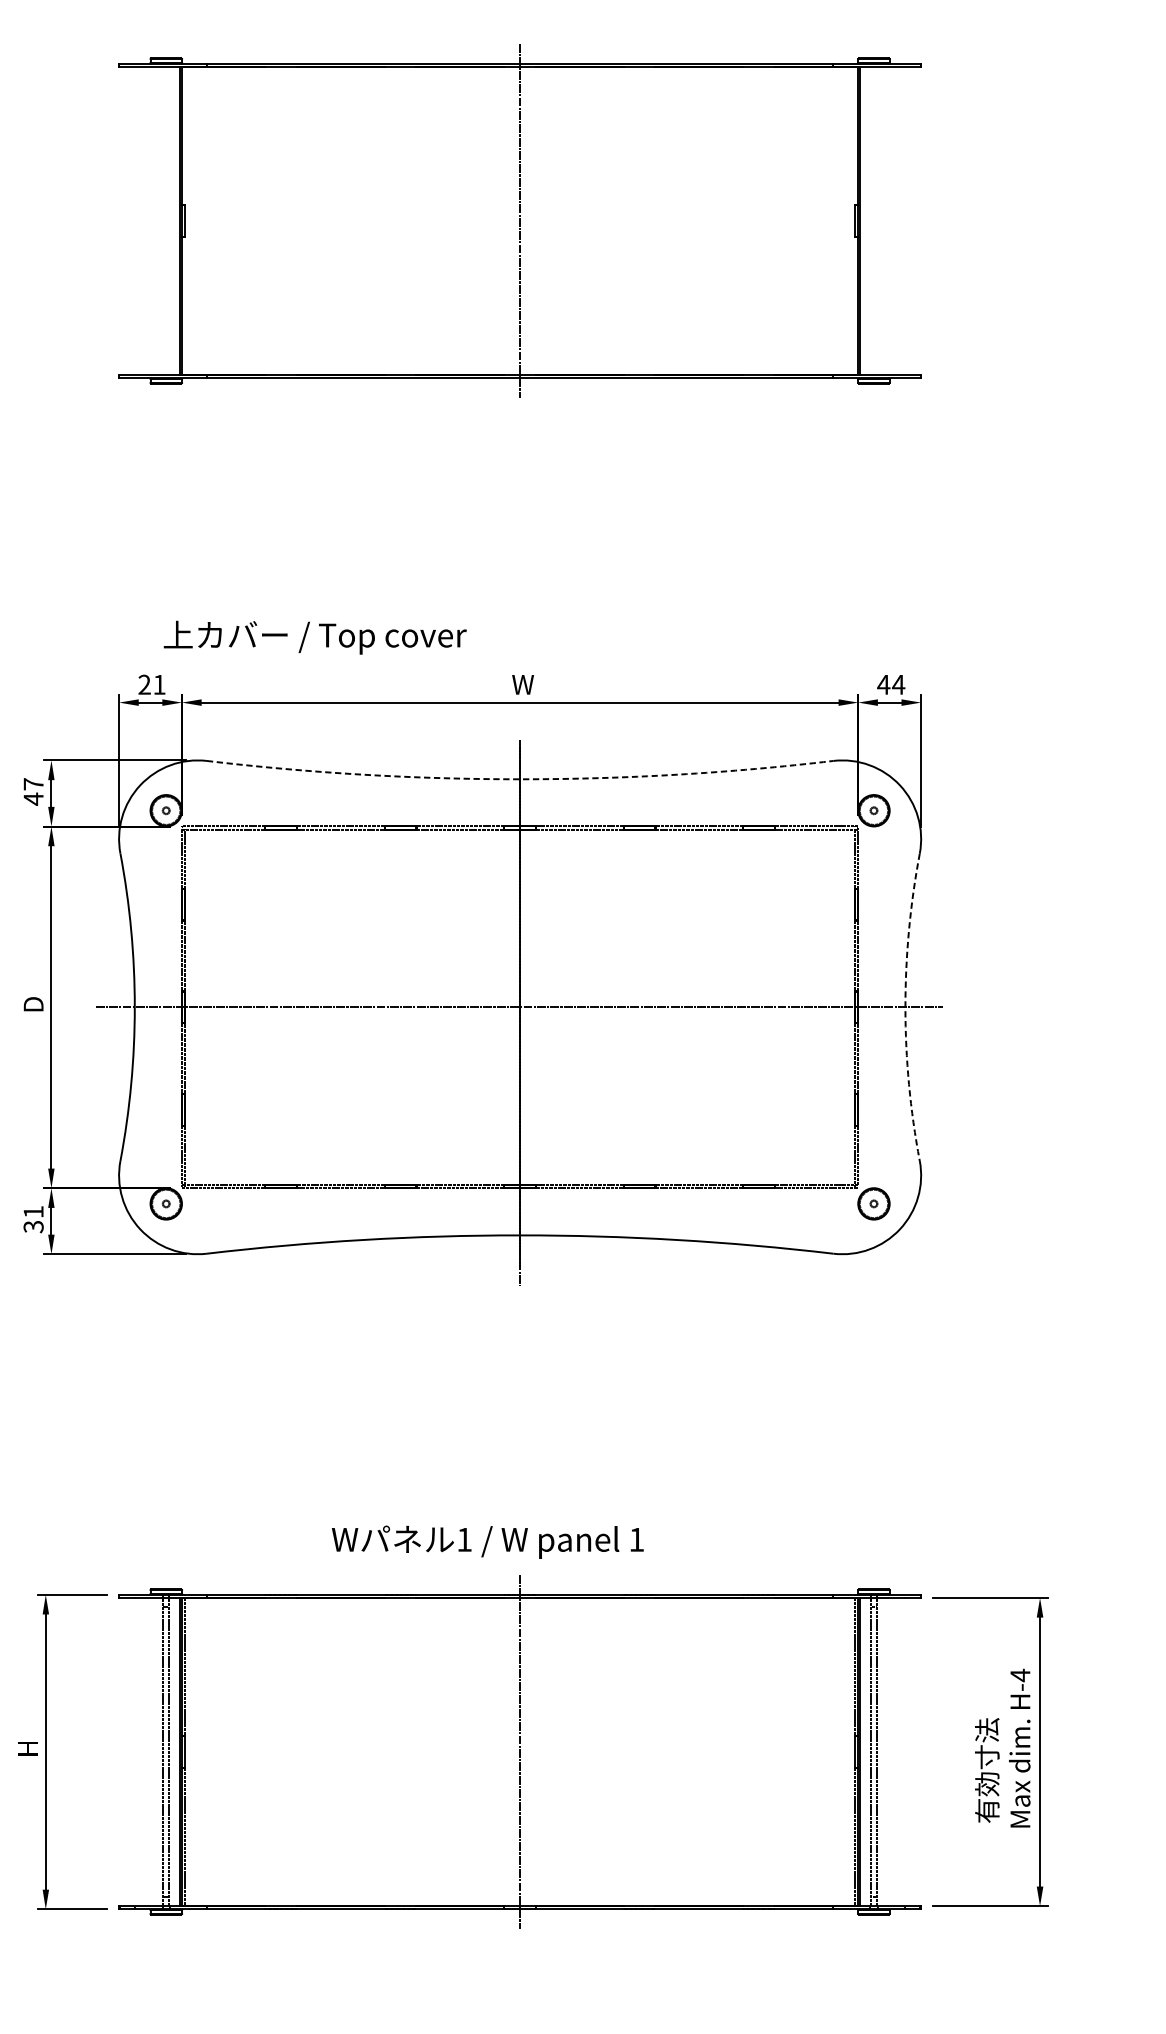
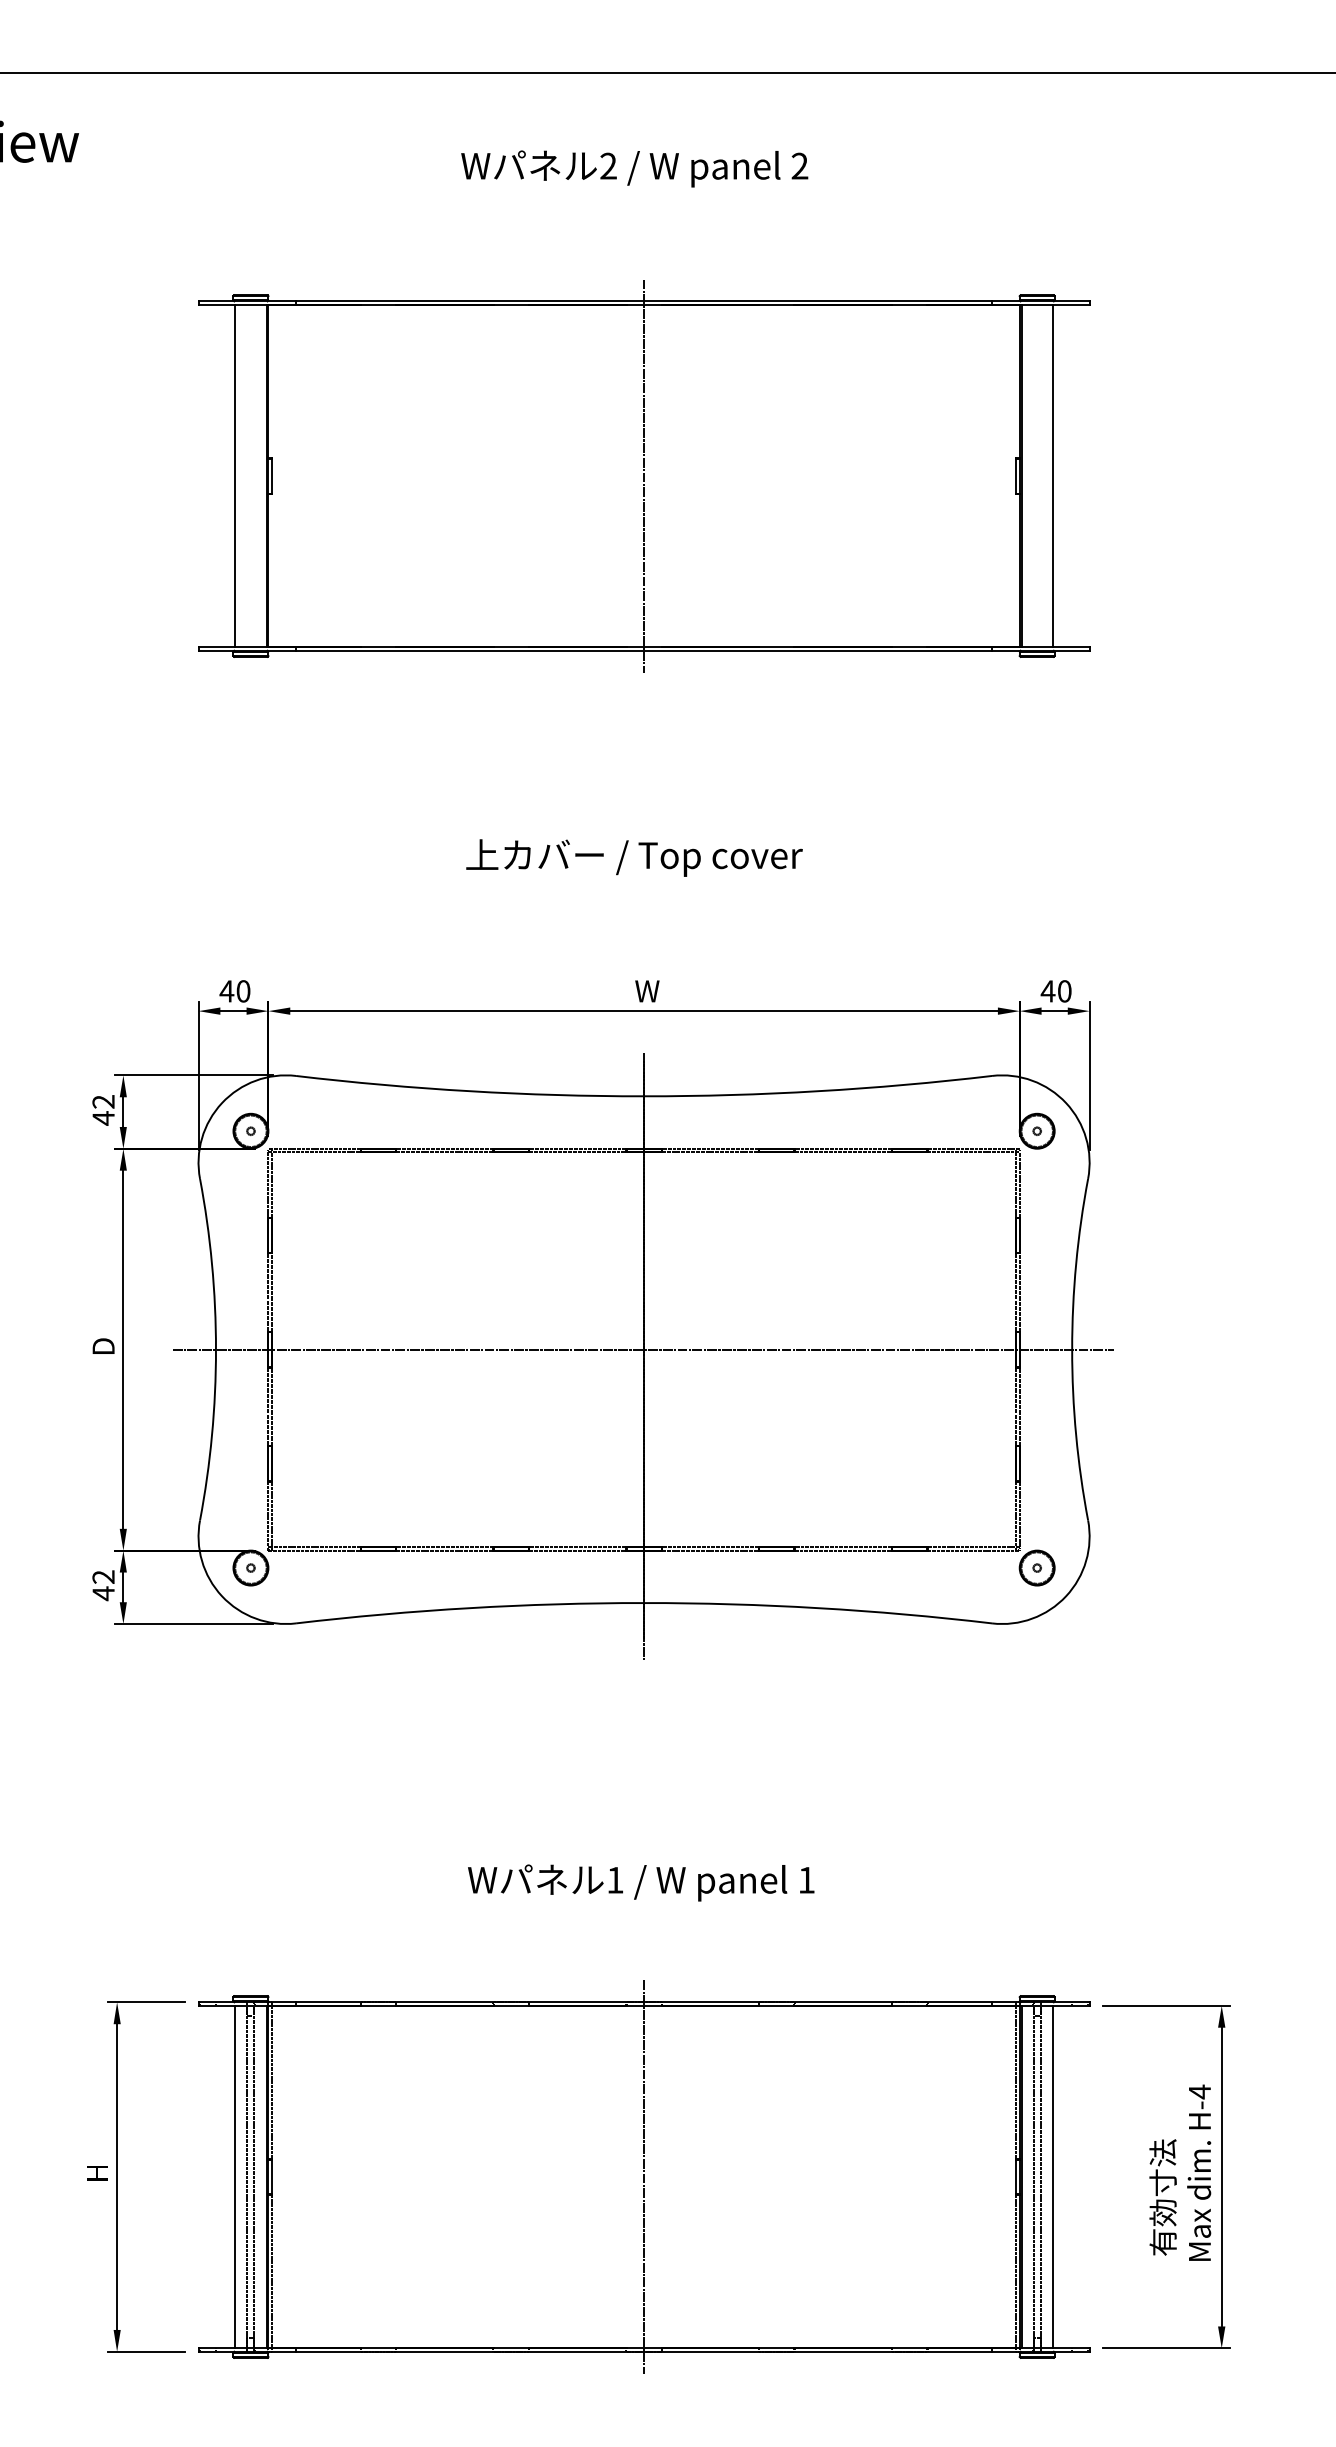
line: (152, 220) -> (235, 475), added
line: (887, 220) -> (1052, 475), added
text: (315, 637) -> (634, 857), moved
text: (151, 684) -> (234, 991), 21 -> 40
text: (898, 684) -> (1064, 991), 44 -> 40
arc: (520, 779) -> (644, 1096), dashed -> solid
text: (33, 783) -> (103, 1101), 47 -> 42
arc: (905, 1007) -> (1072, 1349), dashed -> solid
text: (33, 1219) -> (103, 1585), 31 -> 42
text: (488, 1541) -> (641, 1882), moved
line: (152, 1751) -> (235, 2176), added
line: (887, 1751) -> (1052, 2176), added

